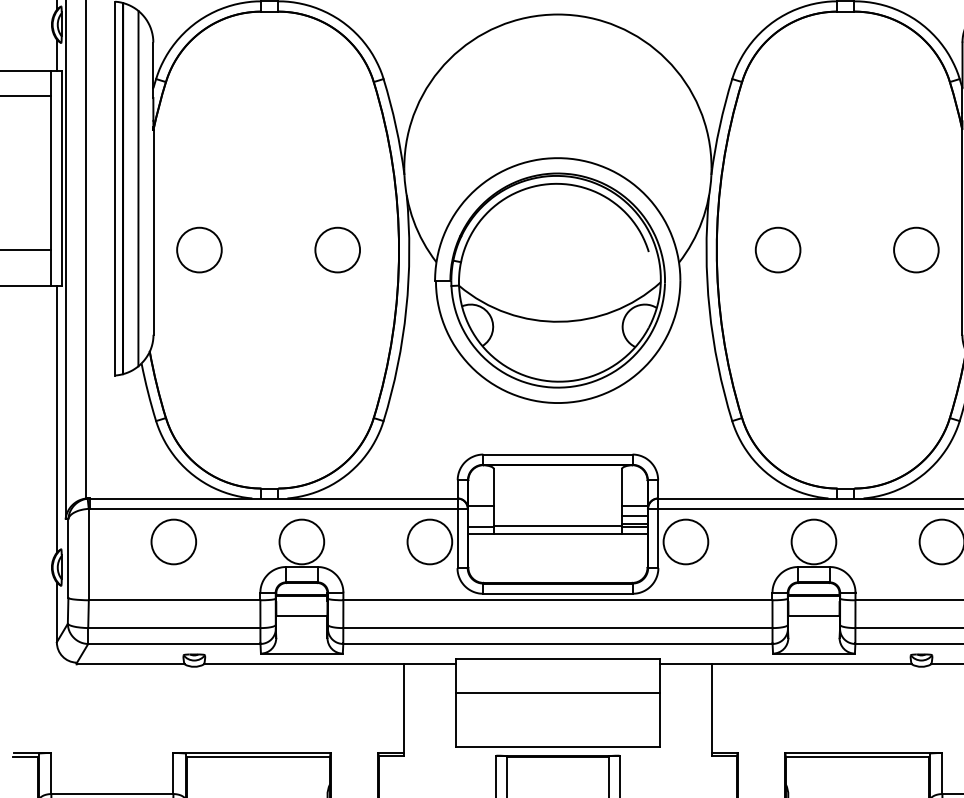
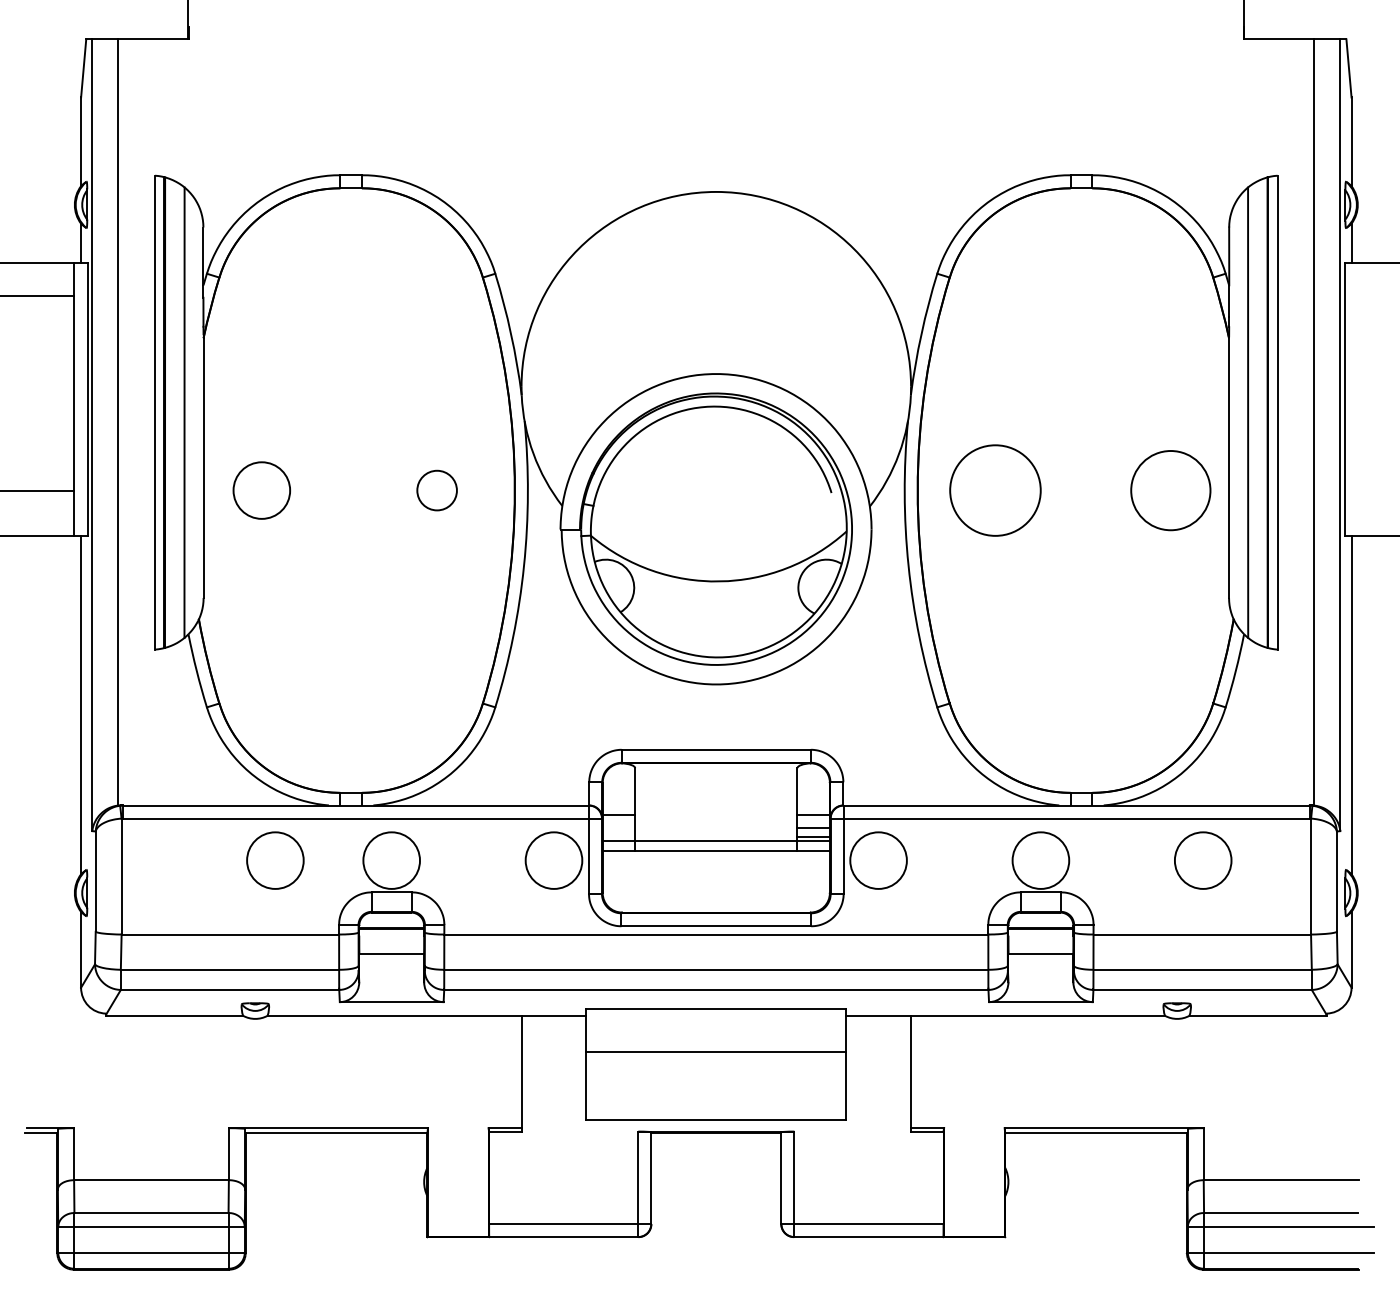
circle: (337, 250) -> (436, 490), size x0.7
circle: (778, 250) -> (995, 490), size x1.6
circle: (916, 250) -> (1170, 490), size x1.4
circle: (173, 541) -> (275, 860), moved

